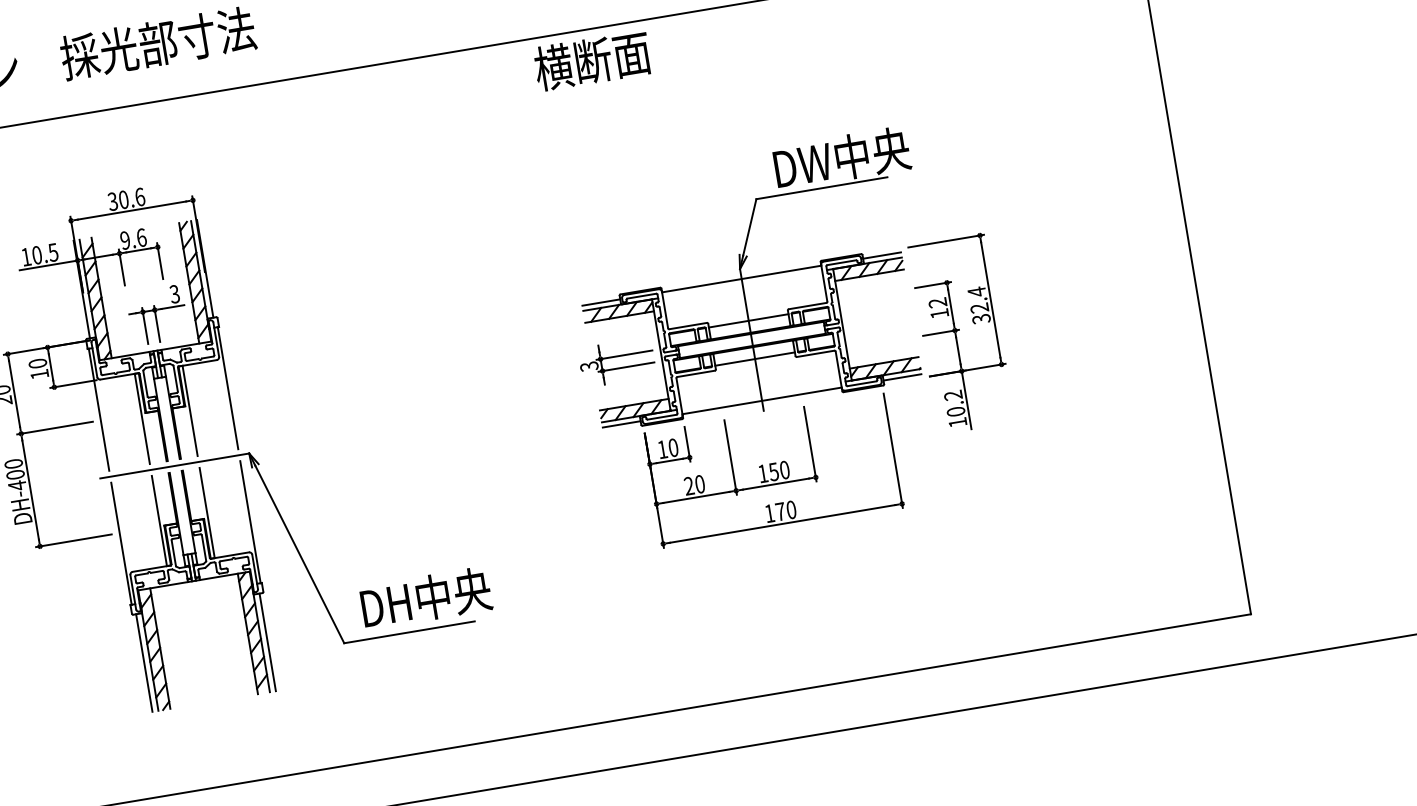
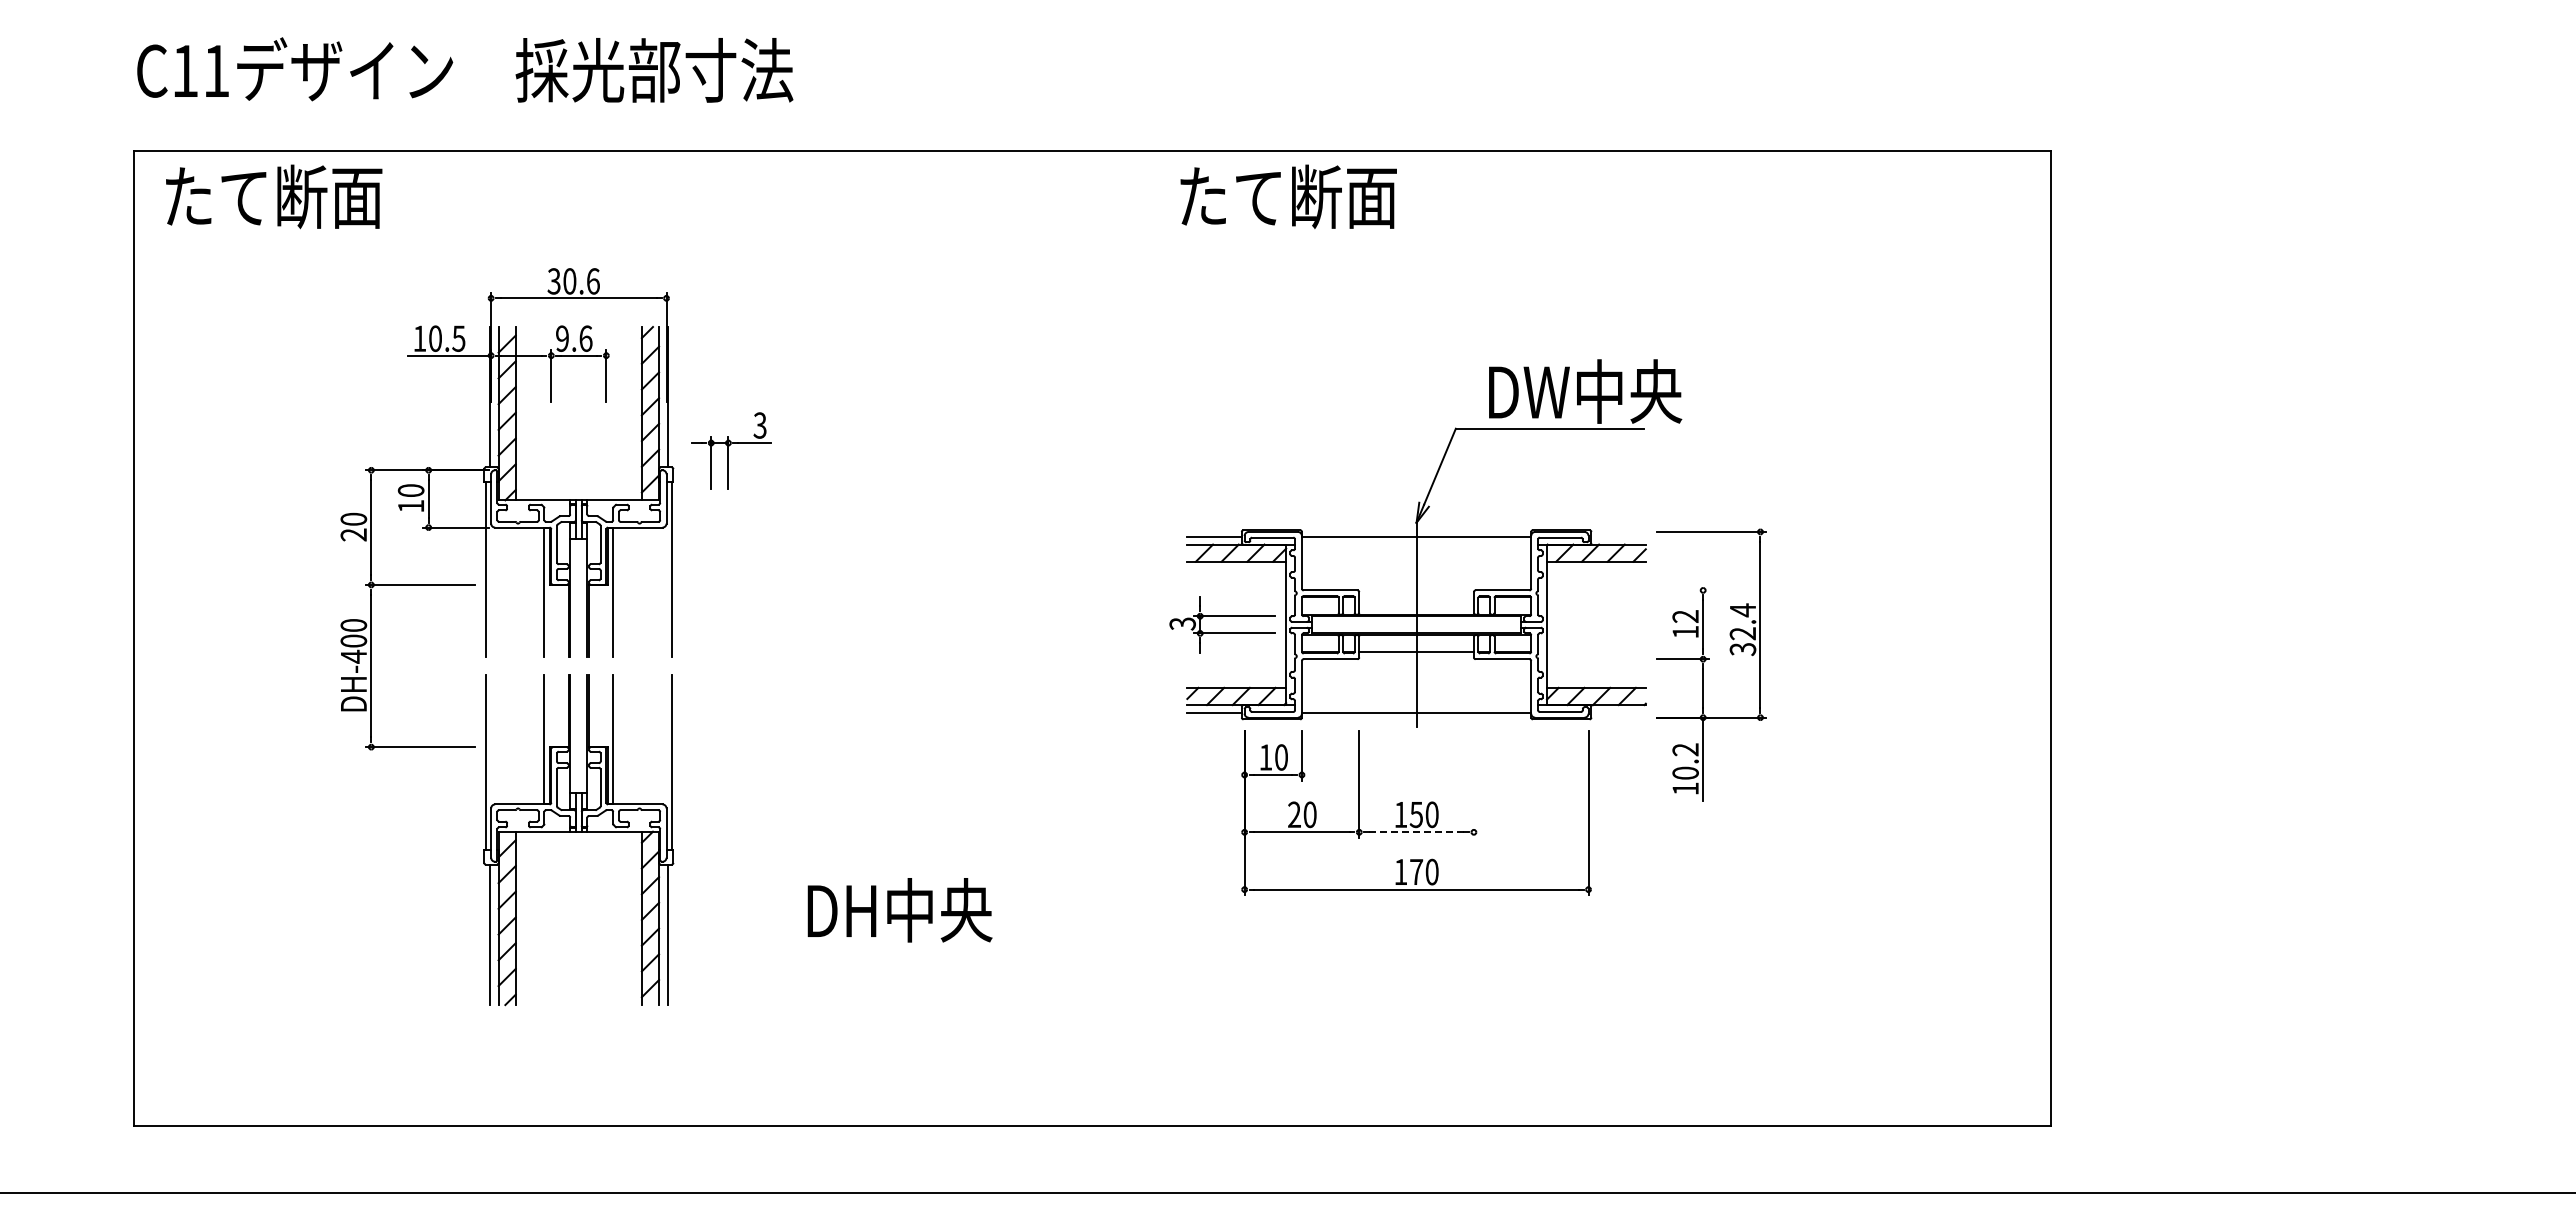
text: (611, 57) -> (1286, 196), 横断面 -> たて断面
line: (882, 255) -> (1618, 537), removed
line: (932, 285) -> (1682, 590), removed
part: (157, 314) -> (731, 450), moved
line: (748, 321) -> (1416, 597), removed
line: (902, 377) -> (1618, 712), removed
line: (810, 444) -> (1473, 784), removed
line: (775, 484) -> (1416, 832), solid -> dashed
part: (295, 547) -> (728, 808), removed

